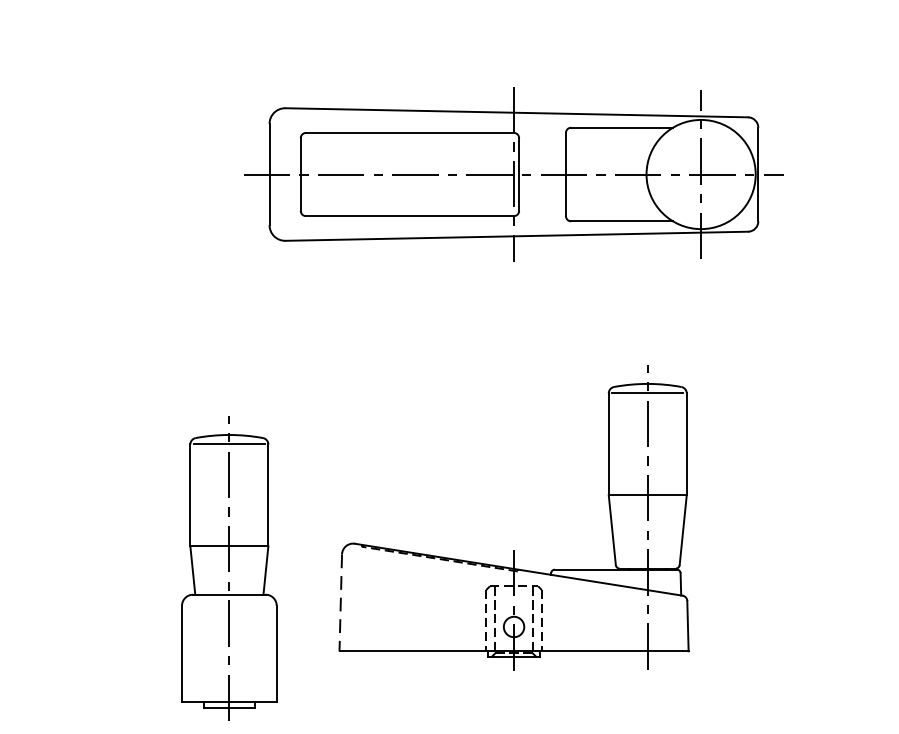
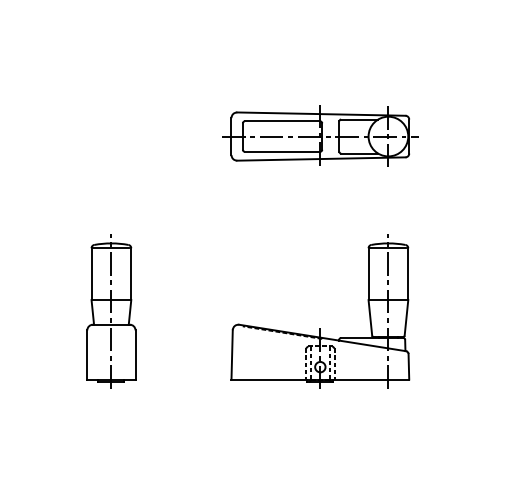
part: (514, 171) -> (320, 135), size x0.71
part: (229, 568) -> (111, 311), moved
line: (341, 602) -> (232, 354), dashed -> solid

